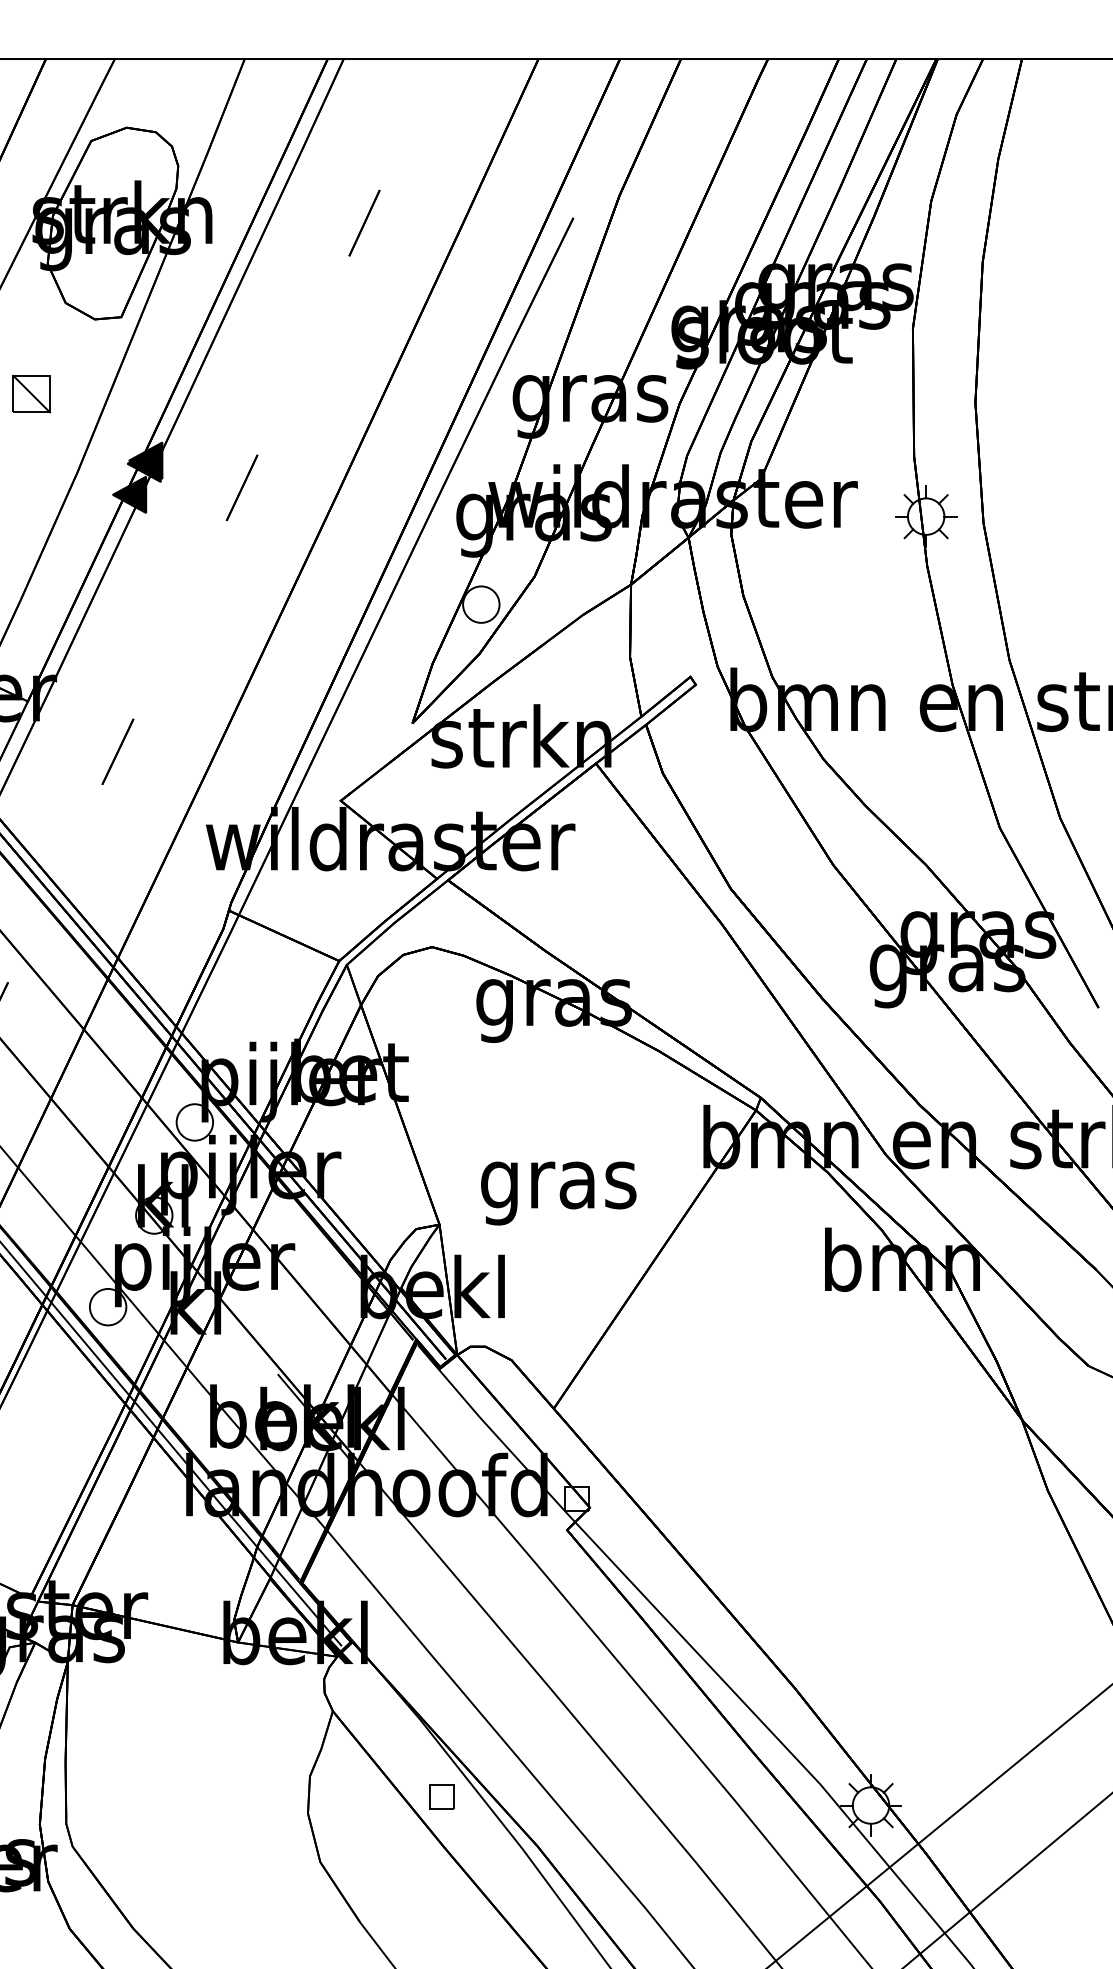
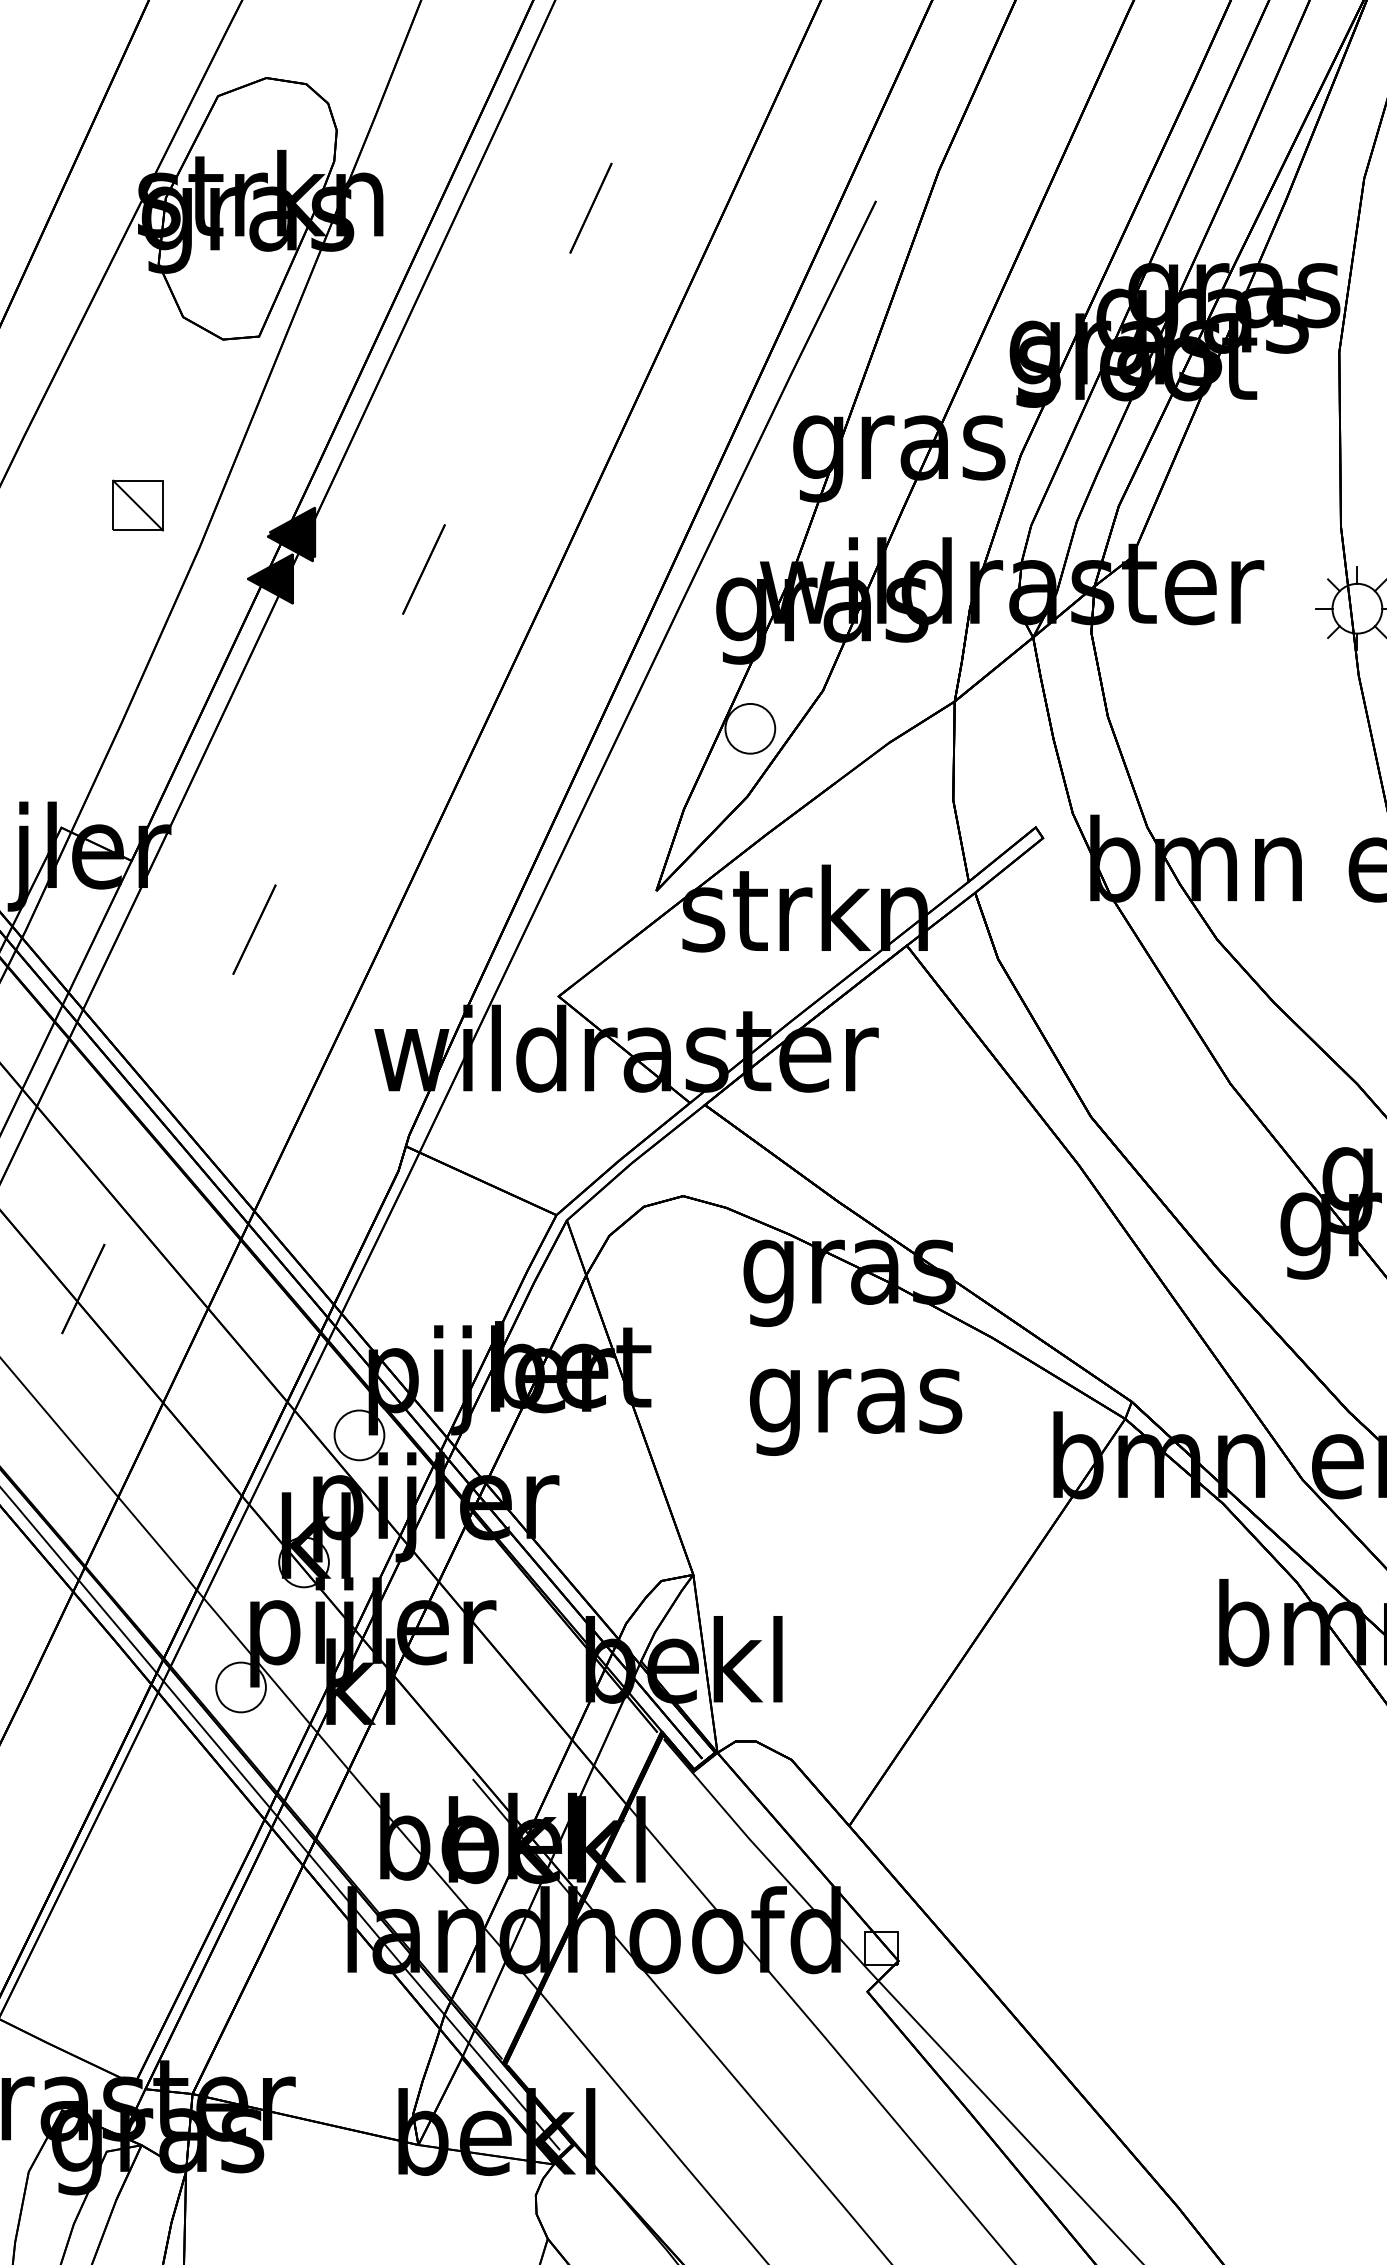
part: (31, 393) -> (137, 504), moved
text: (558, 1193) -> (855, 1412), moved

